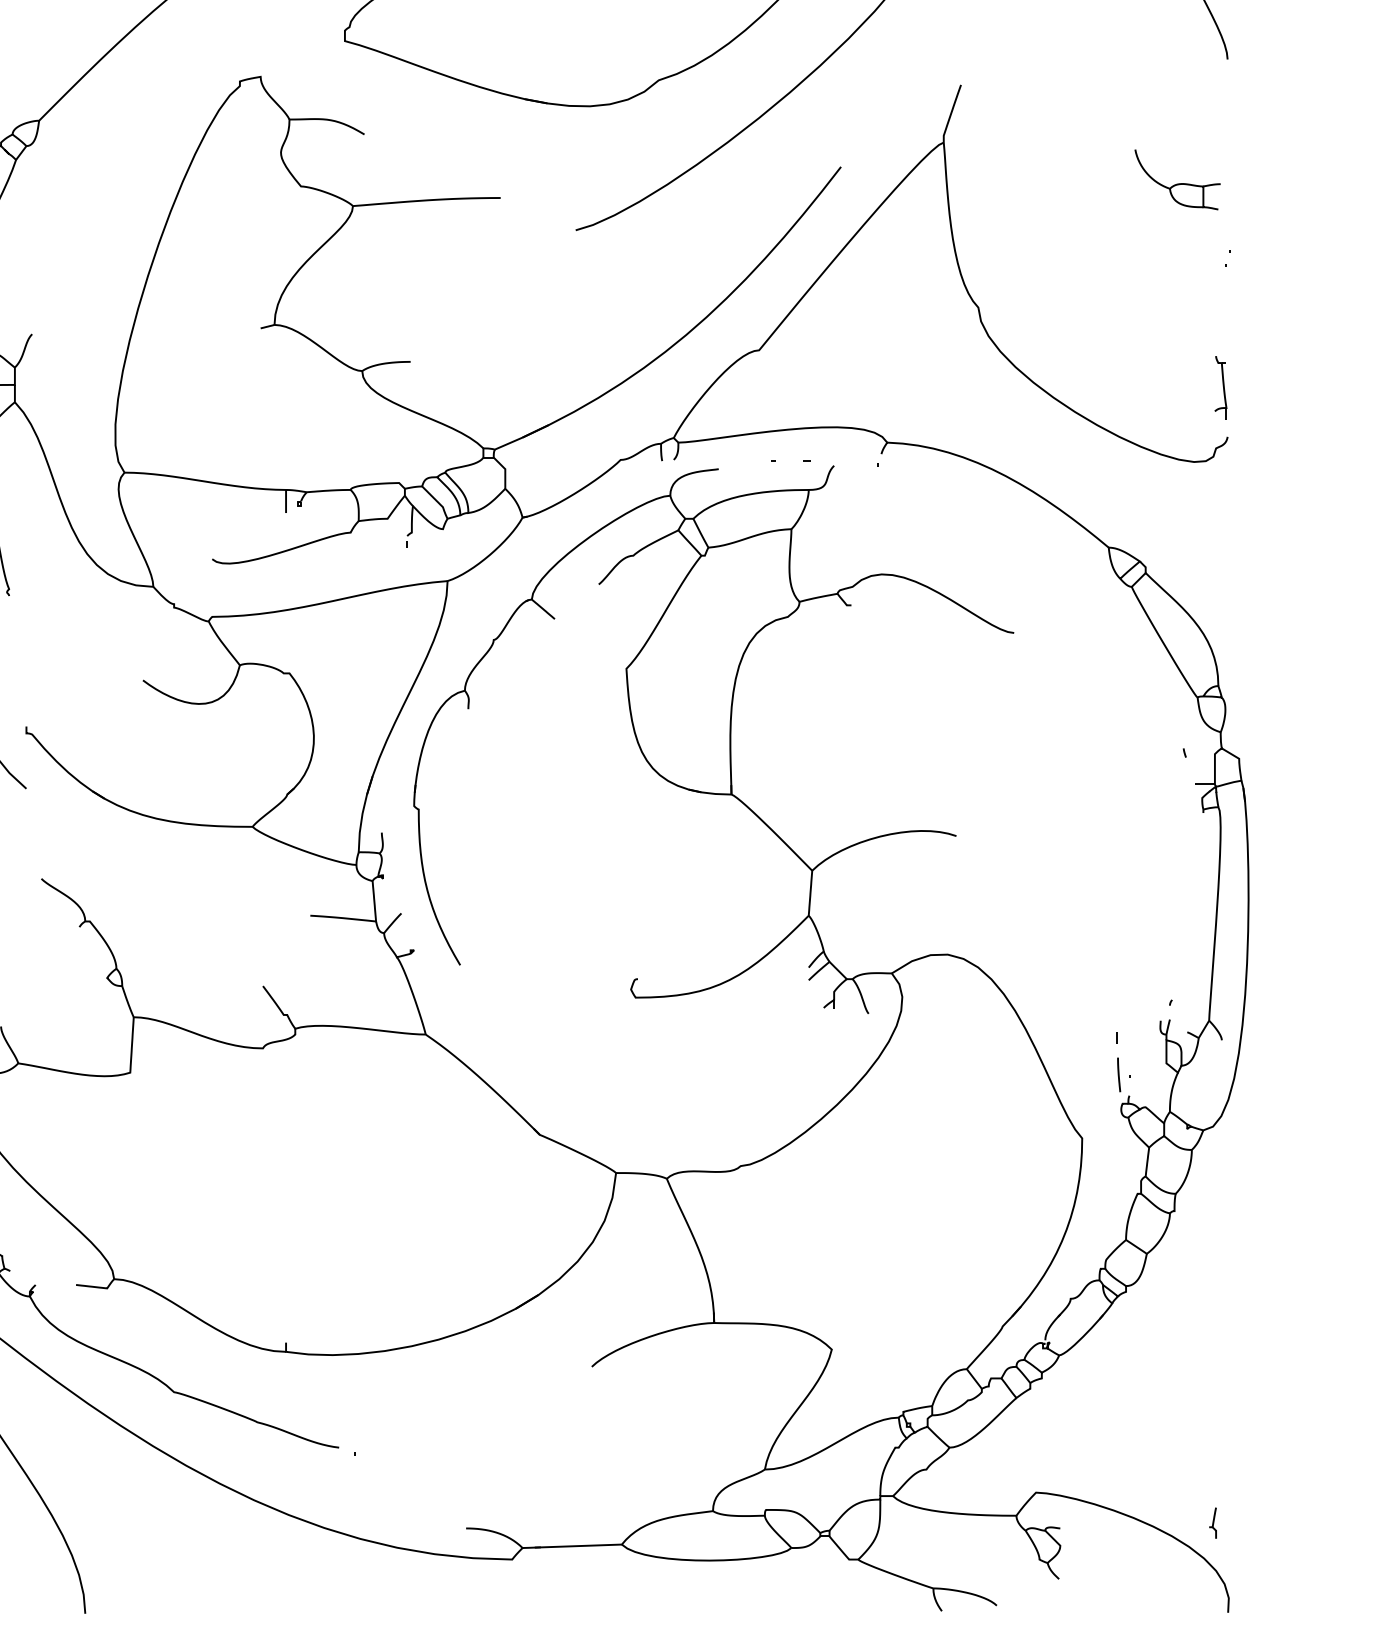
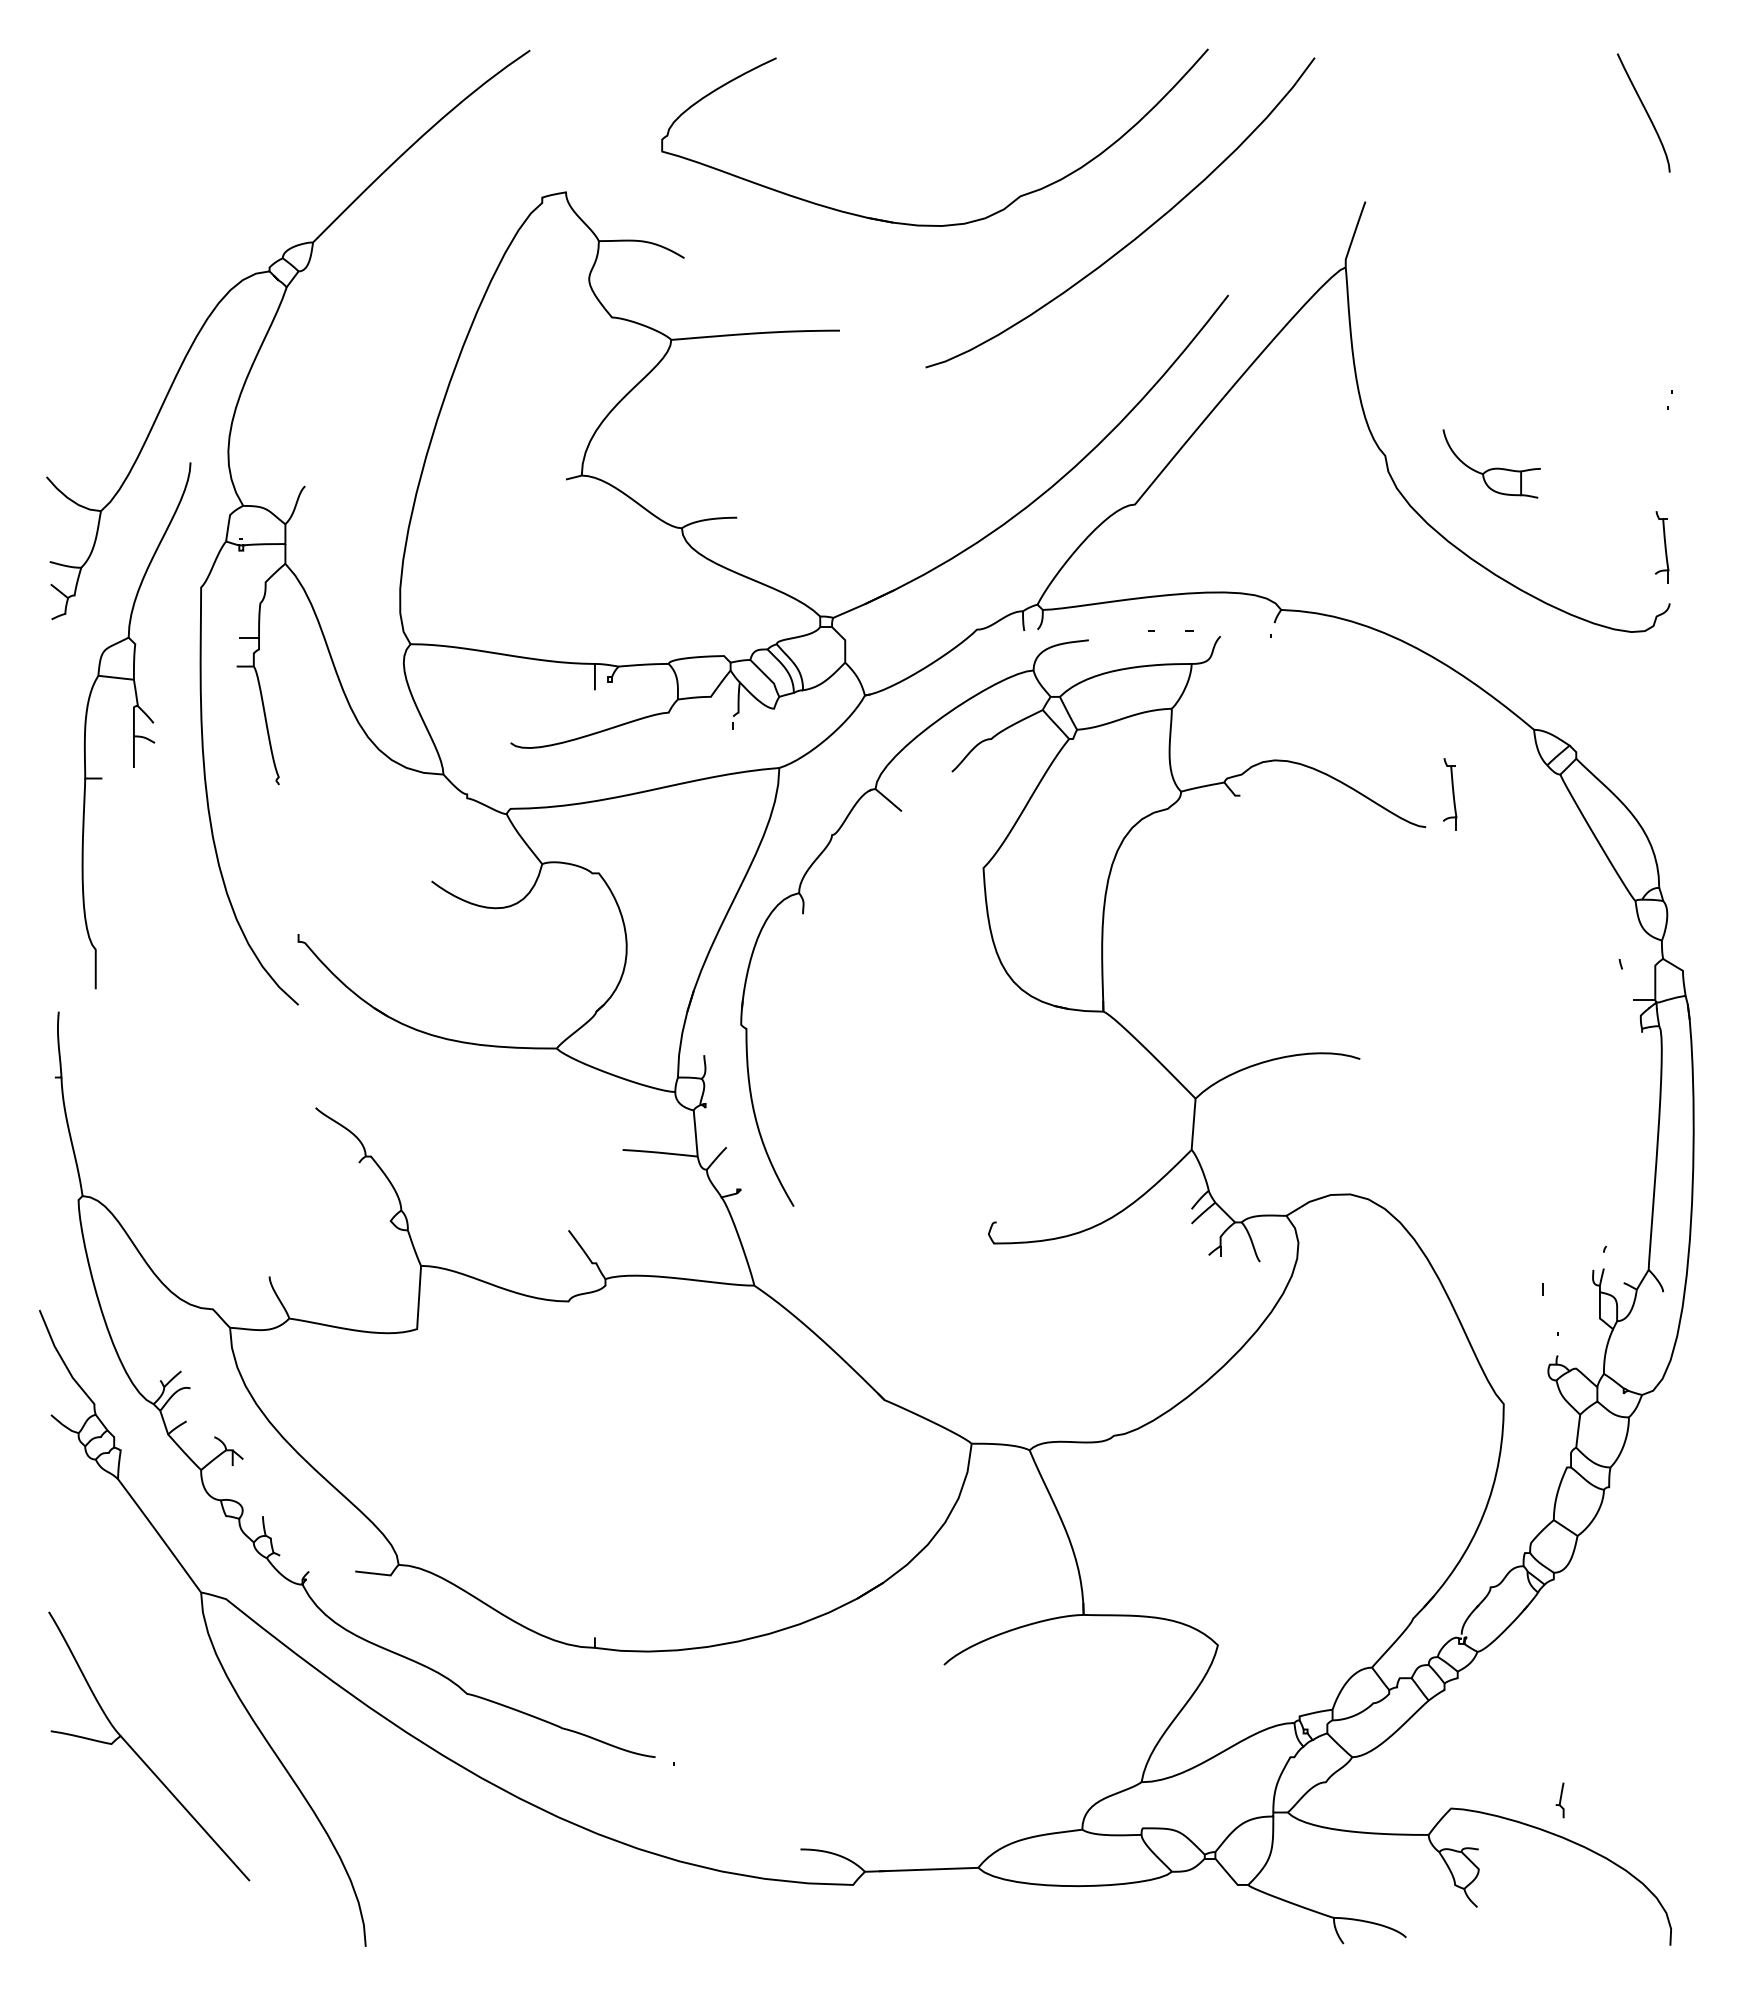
part: (1177, 179) -> (1491, 463), moved
part: (1034, 604) -> (1449, 794), added
line: (1118, 1074) -> (1545, 1331), removed
part: (1212, 1523) -> (1559, 1800), moved

